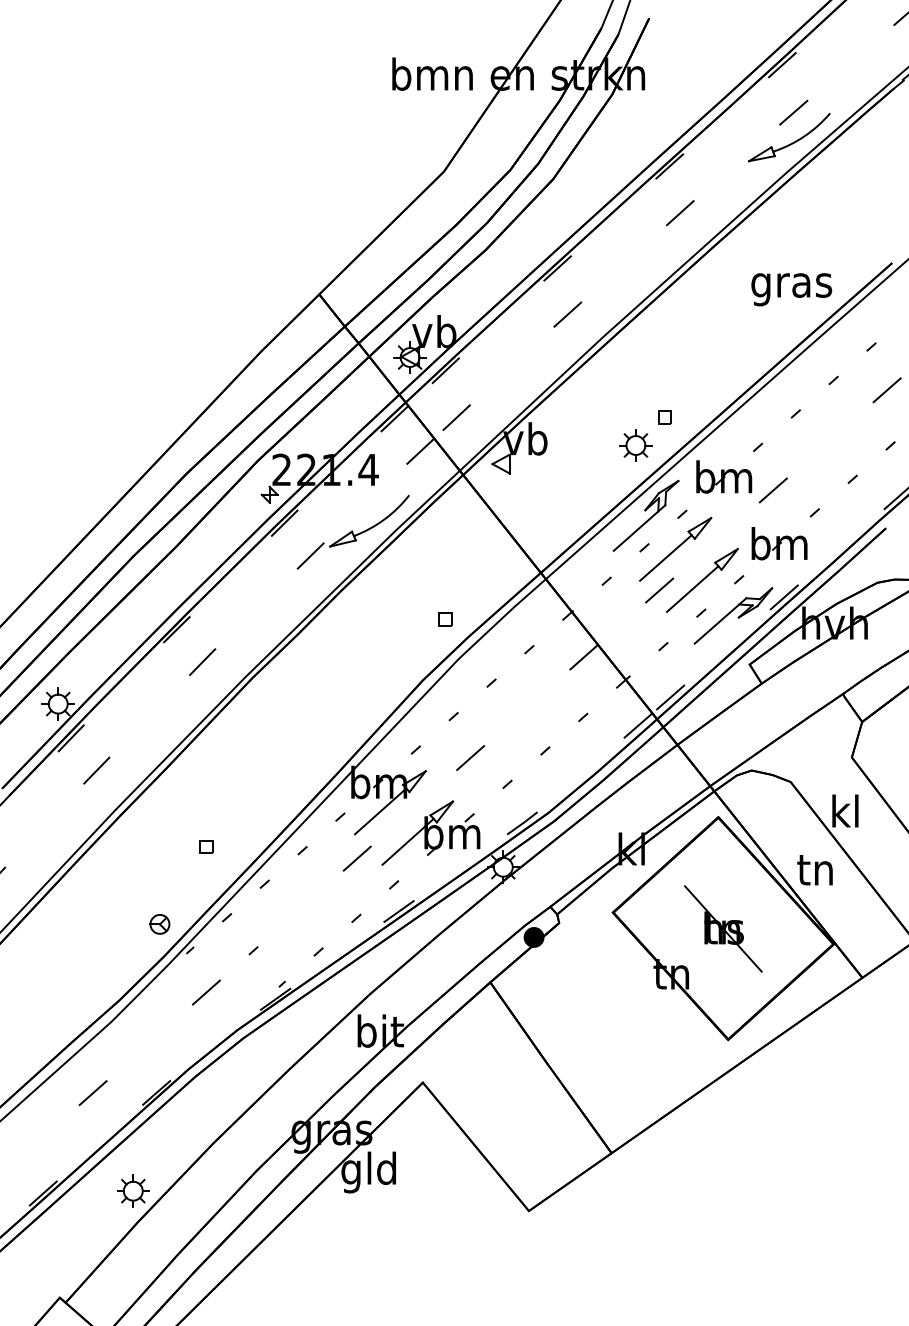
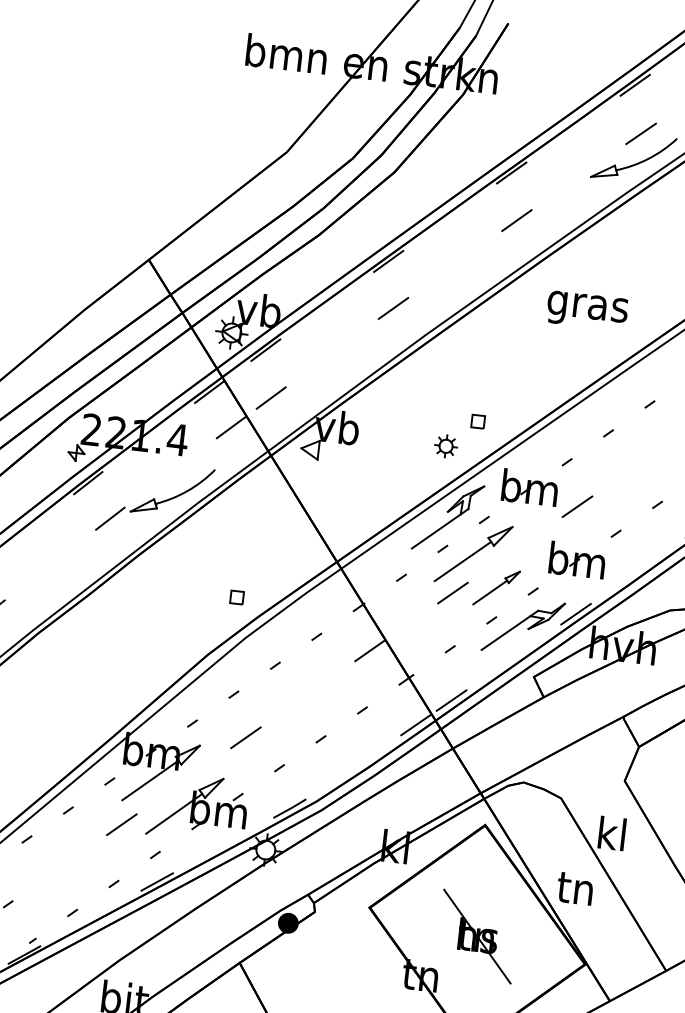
text: (791, 289) -> (587, 310), moved
part: (635, 445) -> (445, 446), size x0.7
part: (702, 580) -> (496, 588), size x0.6

